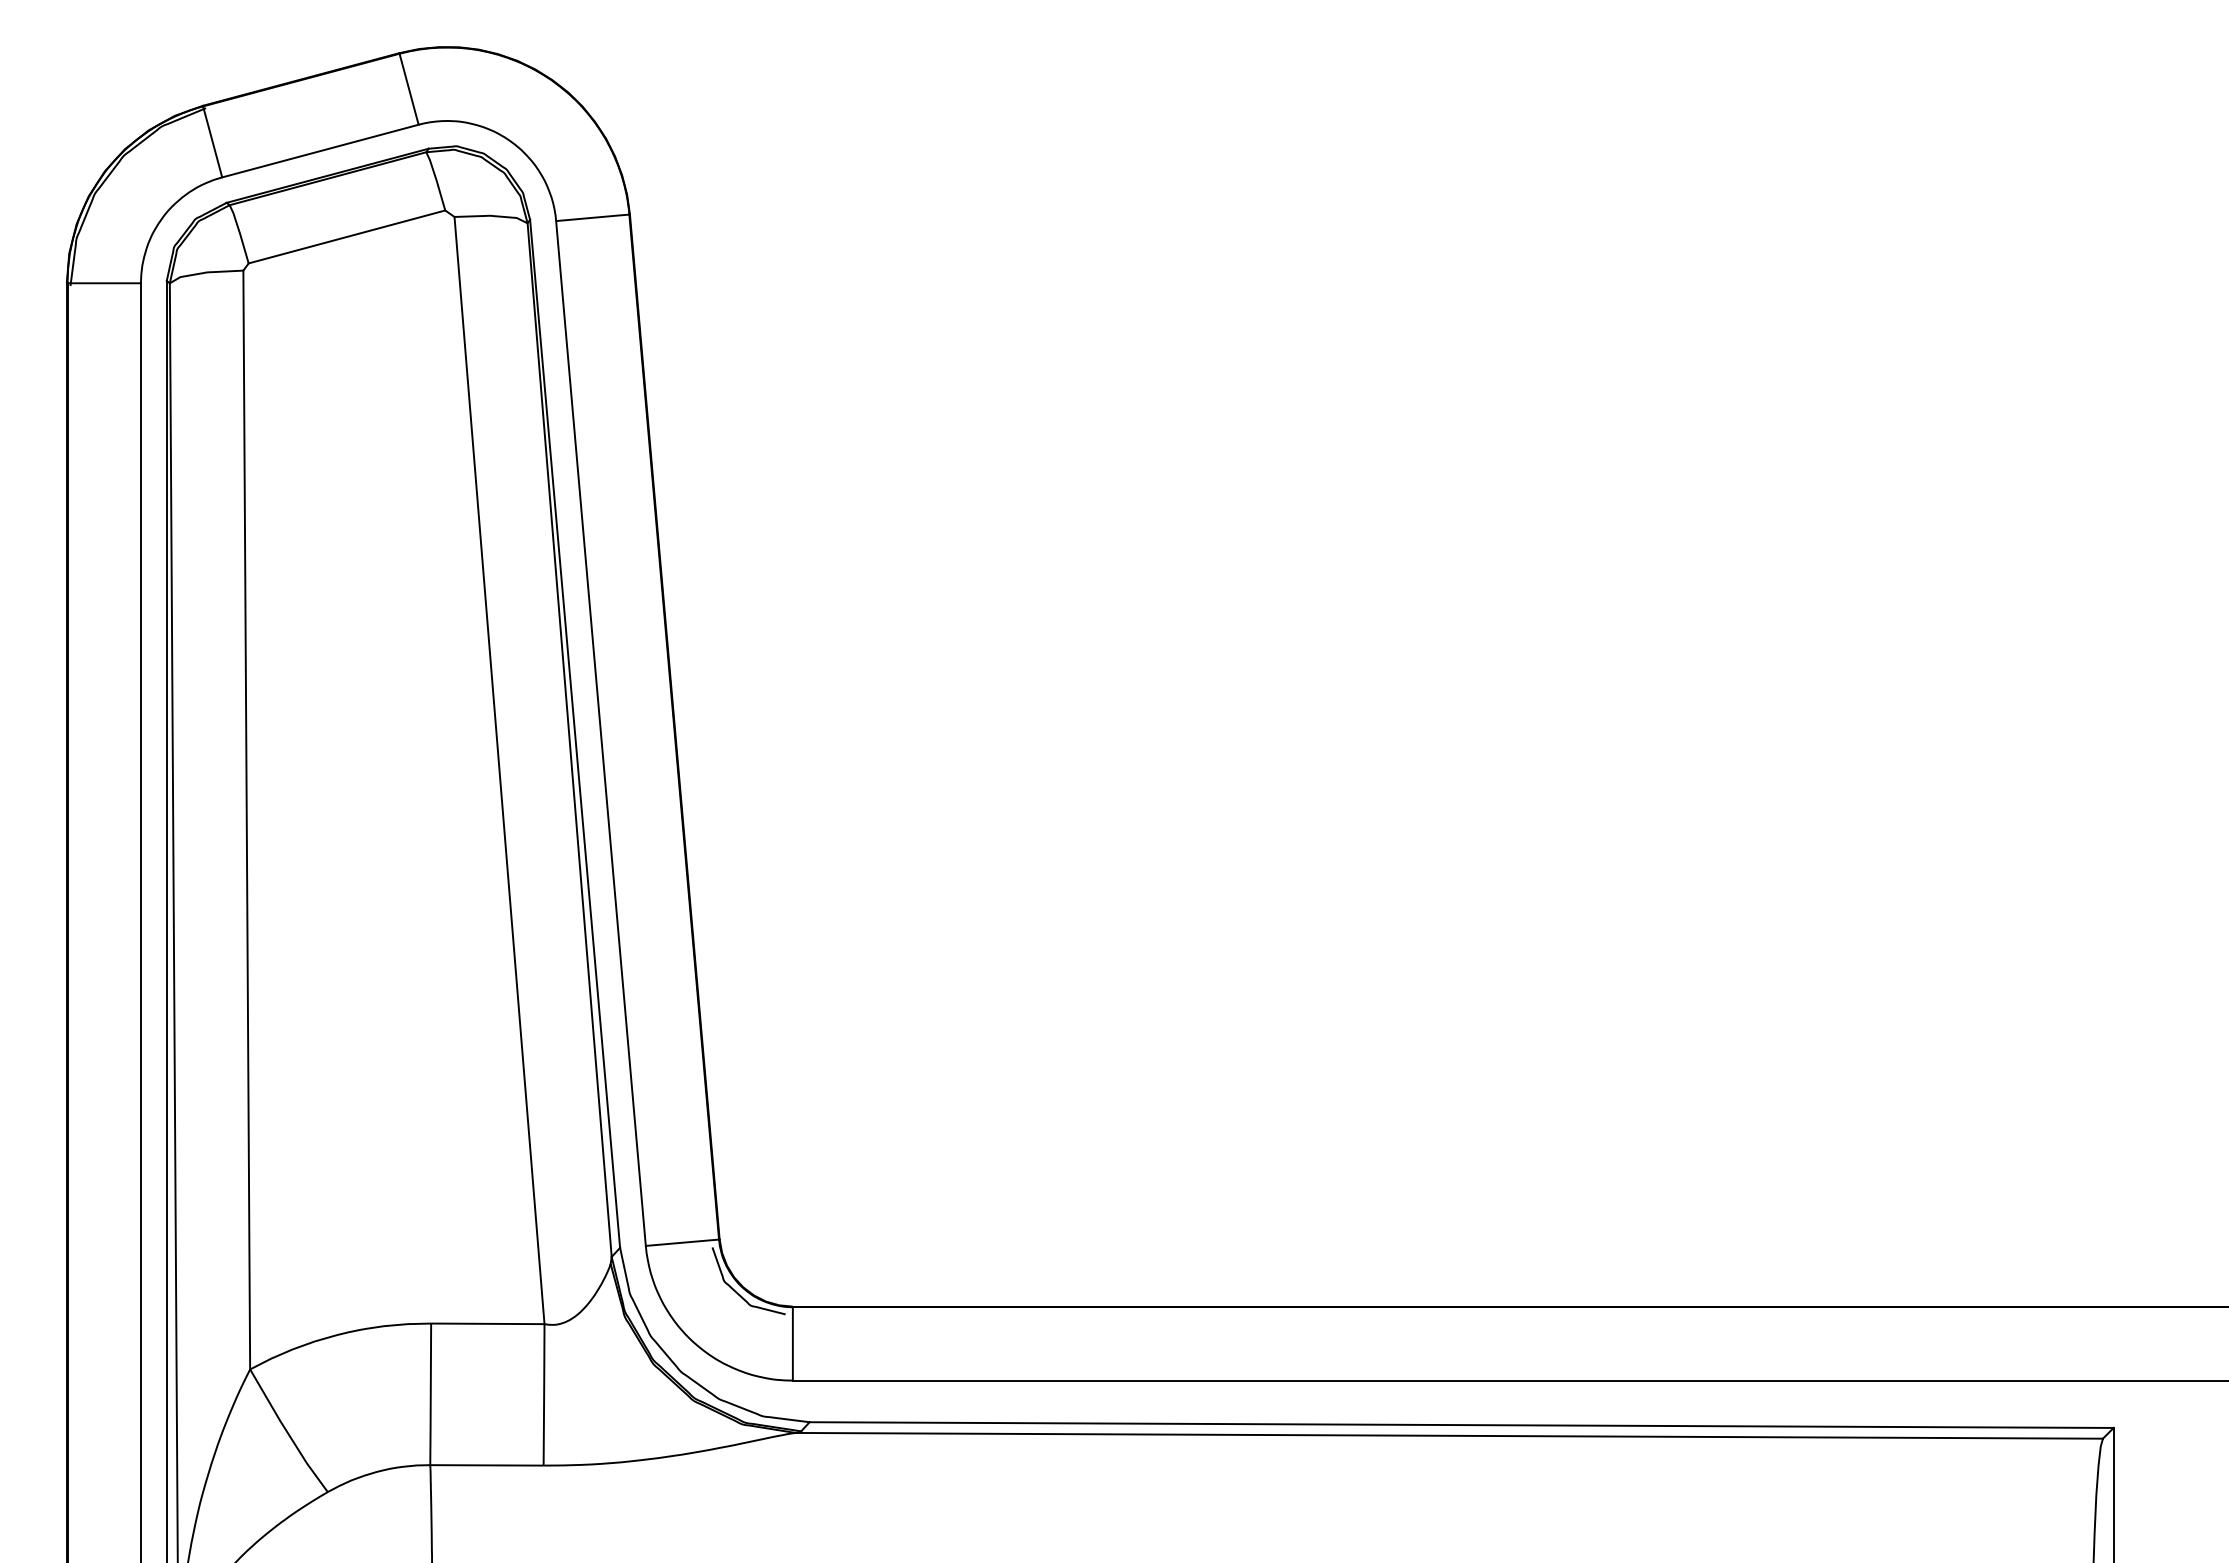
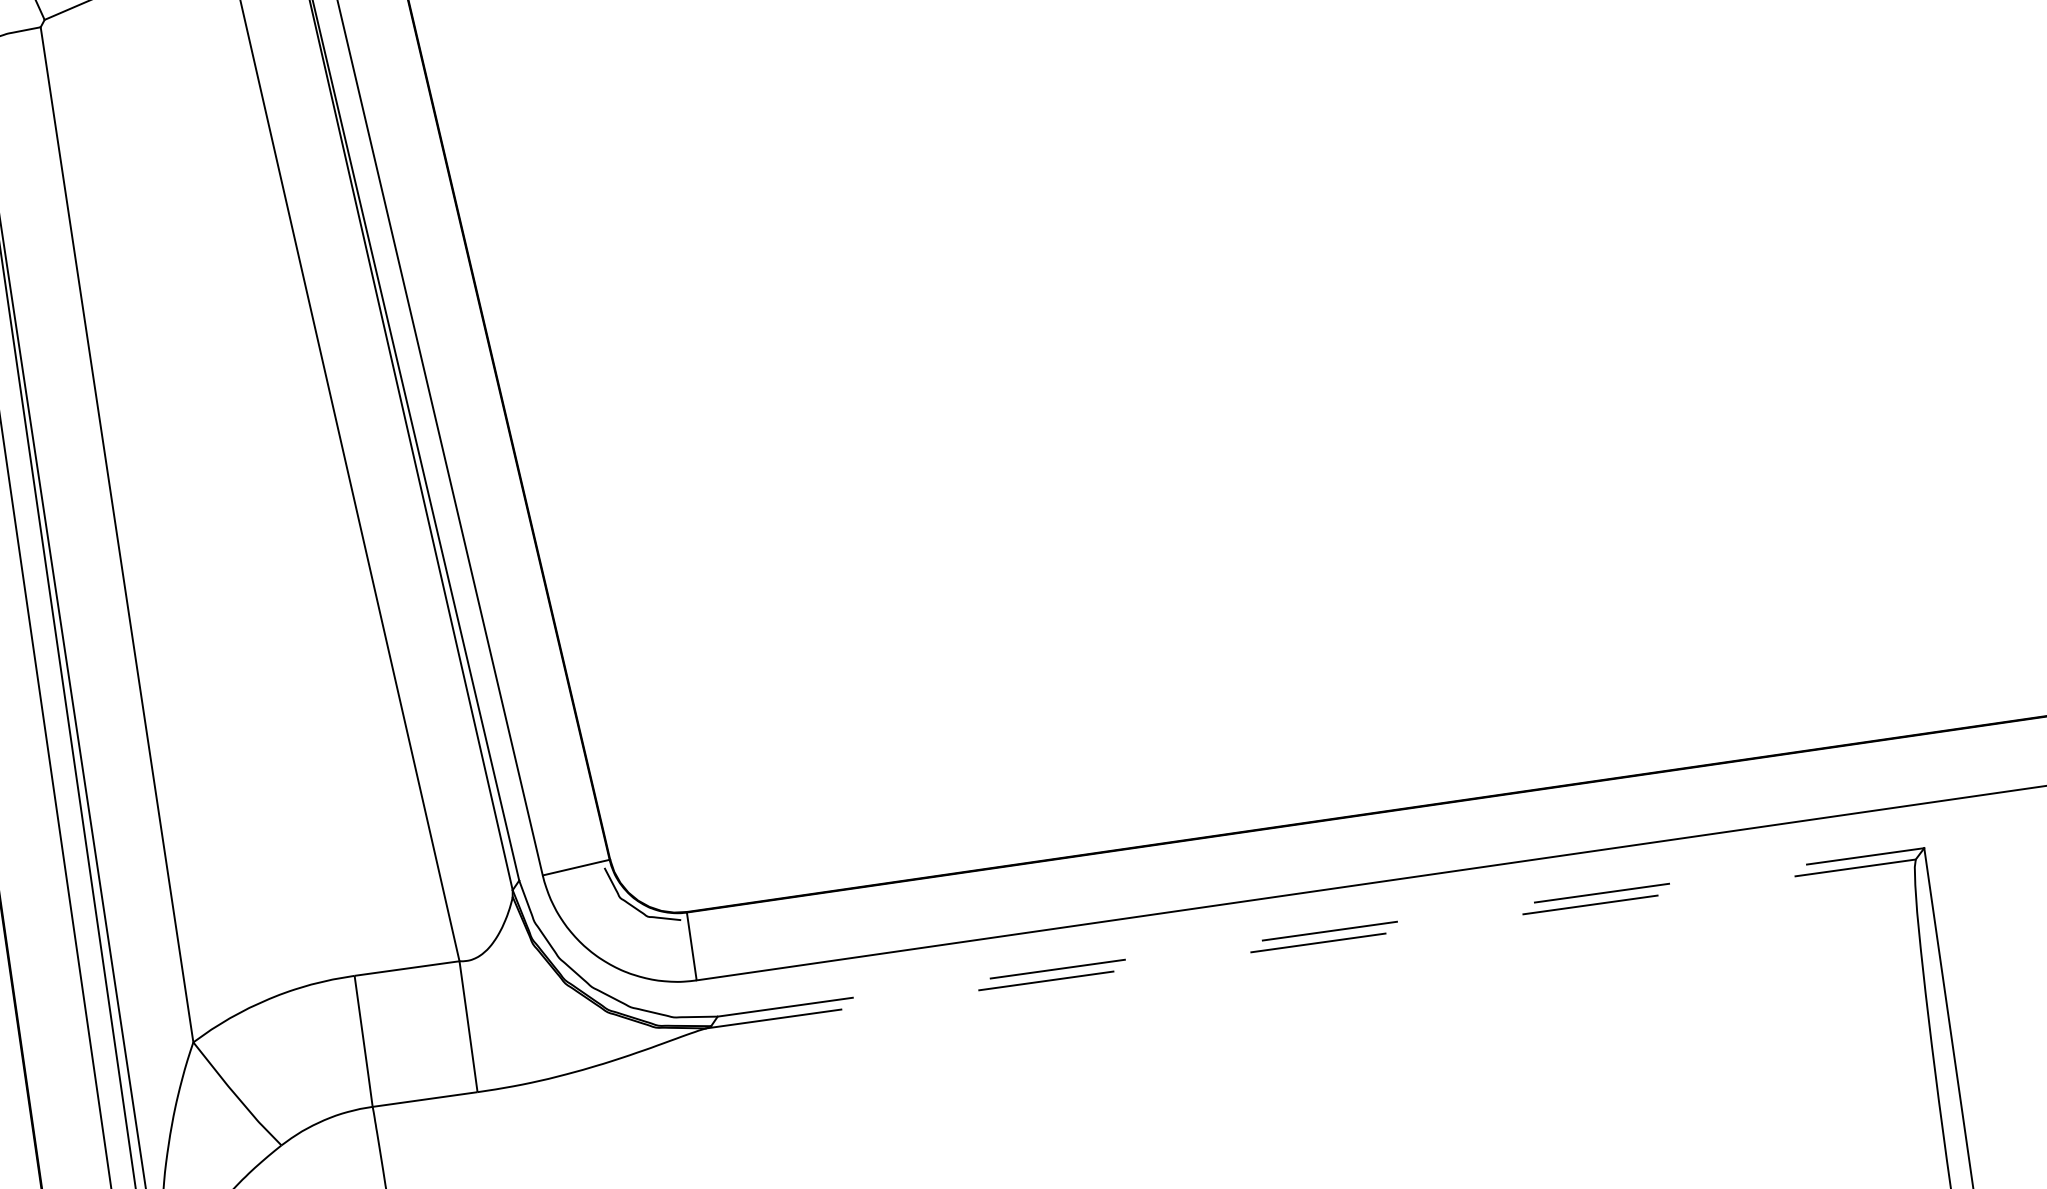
line: (1462, 1425) -> (1321, 932), solid -> dashed
line: (1449, 1435) -> (1311, 943), solid -> dashed

